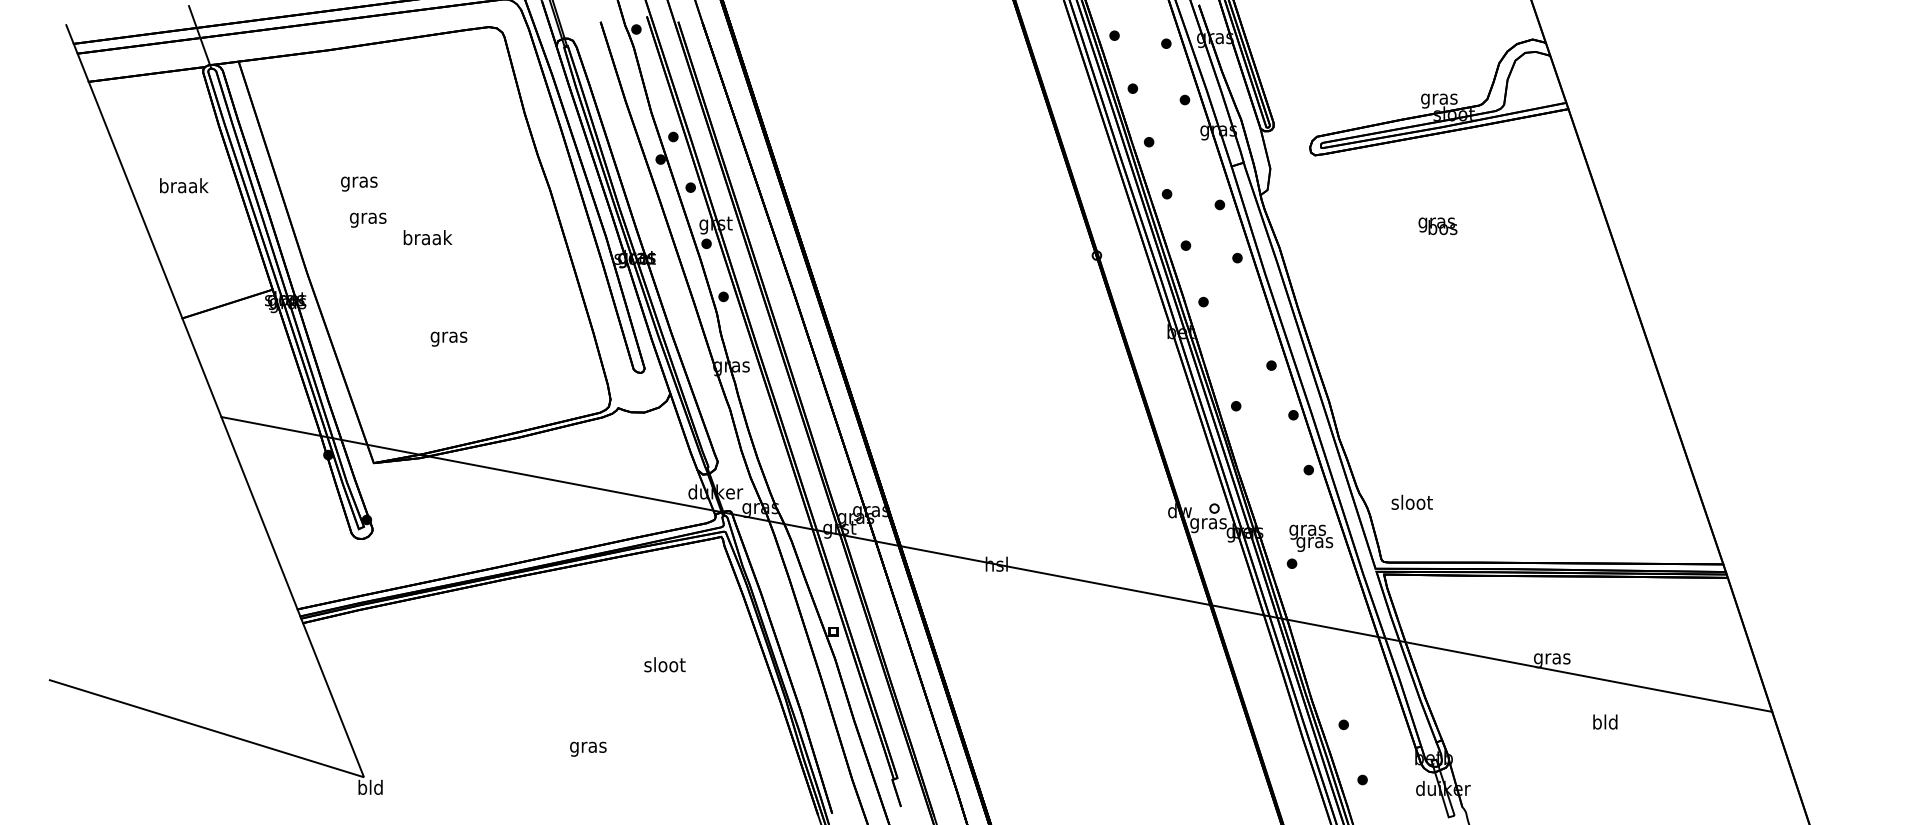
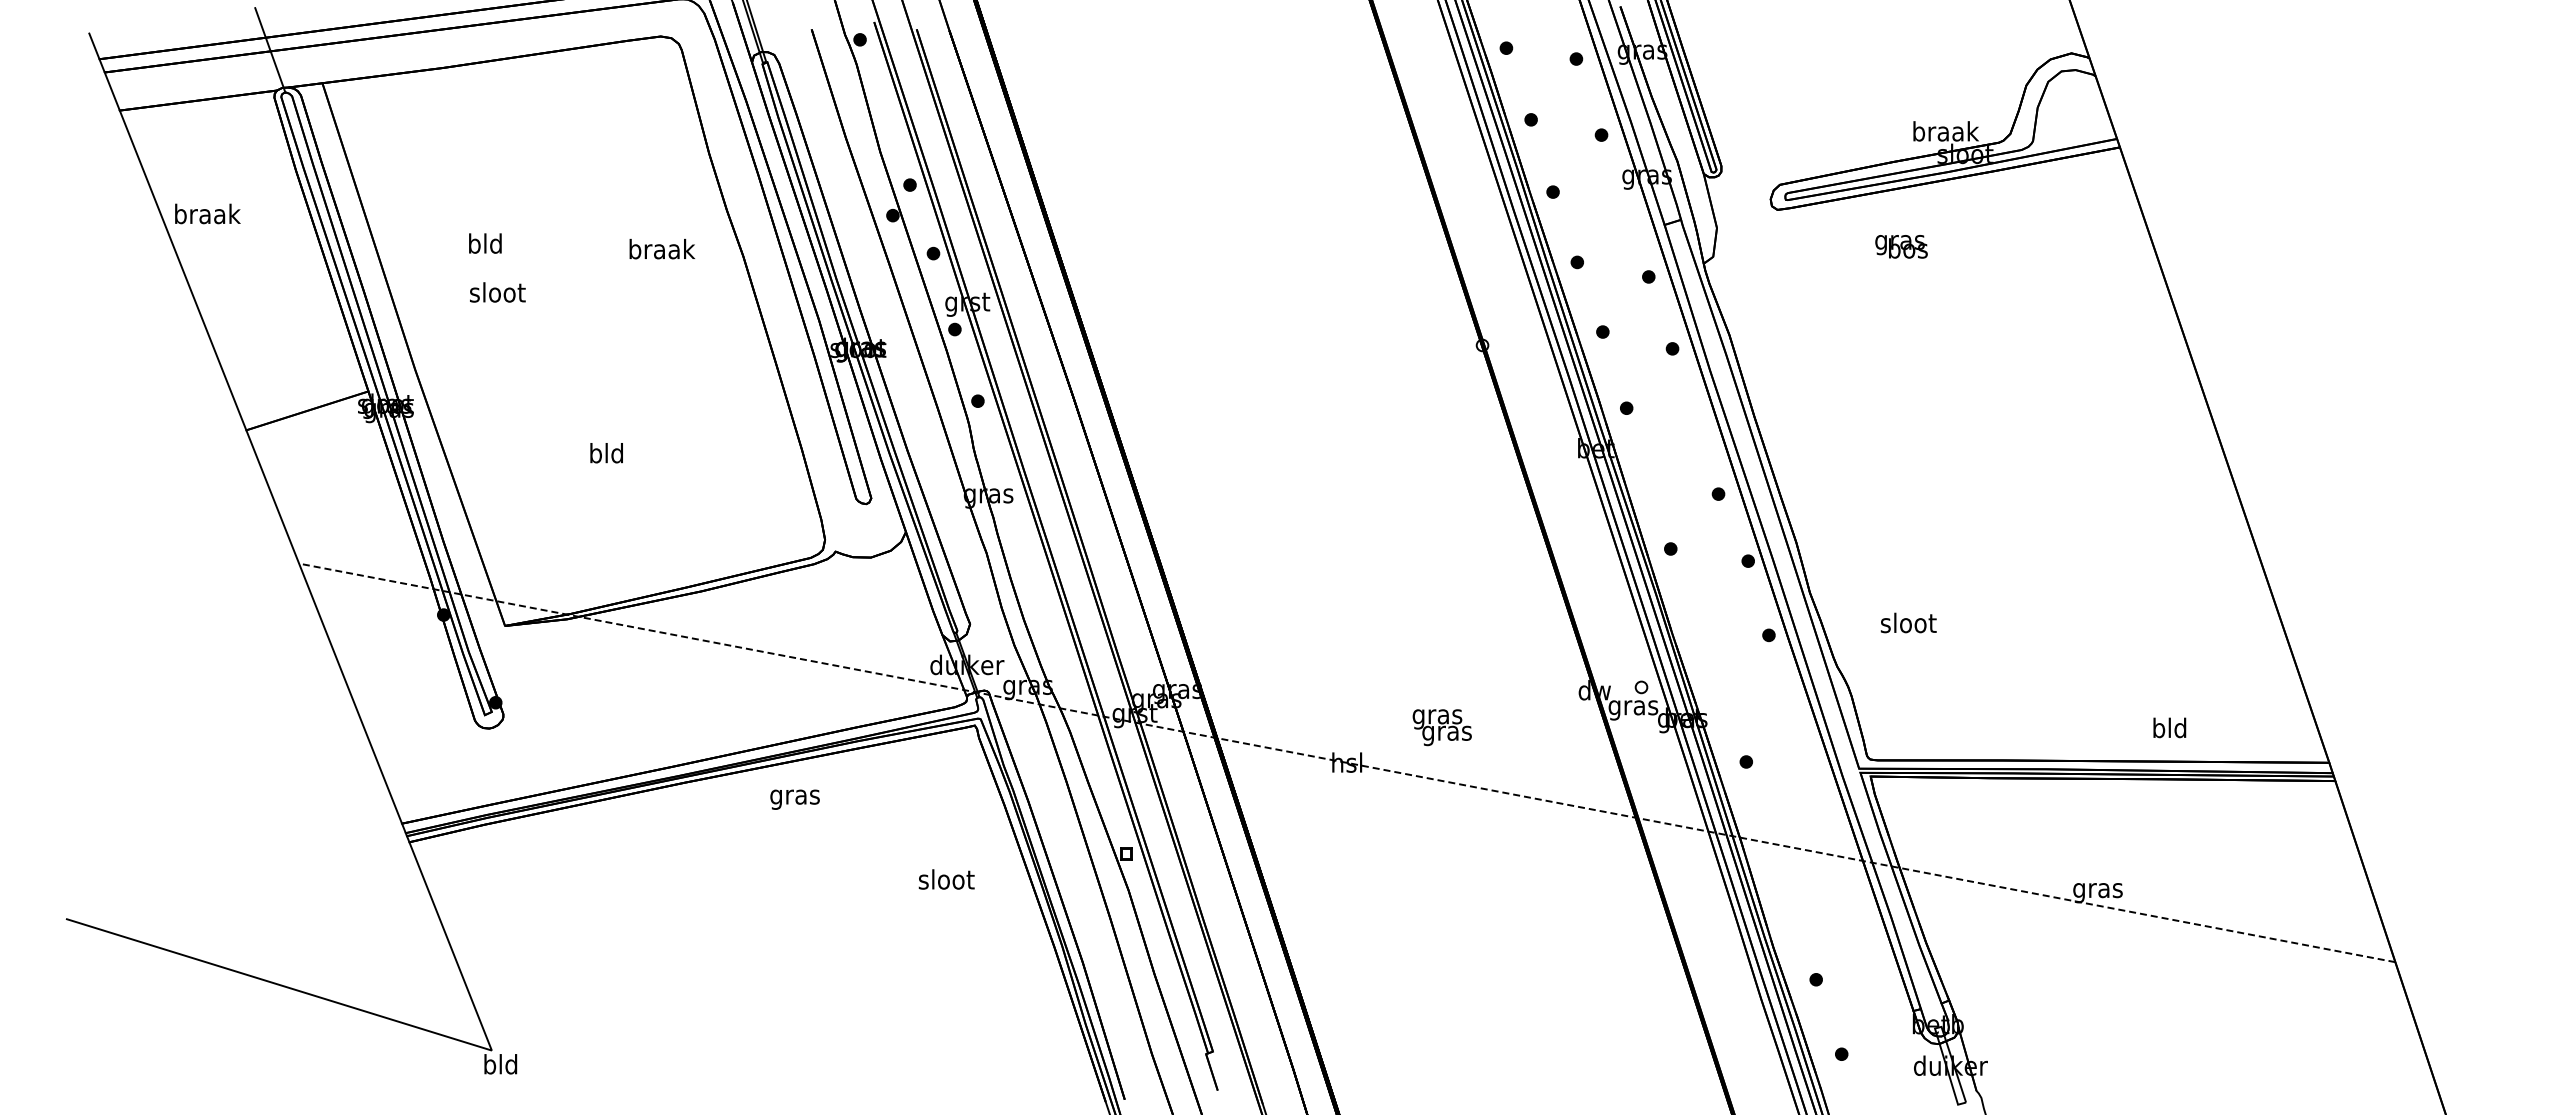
text: (1439, 98) -> (1945, 133), gras -> braak
text: (359, 181) -> (485, 245), gras -> bld
text: (183, 185) -> (207, 213), moved
text: (368, 217) -> (497, 294), gras -> sloot
text: (1437, 226) -> (1901, 246), moved
text: (428, 237) -> (662, 249), moved
text: (448, 337) -> (606, 455), gras -> bld
text: (1412, 502) -> (1908, 622), moved
text: (1310, 538) -> (1441, 727), moved
line: (997, 564) -> (1347, 762), solid -> dashed
text: (664, 664) -> (946, 879), moved
text: (1605, 721) -> (2169, 727), moved
text: (587, 749) -> (794, 799), moved

